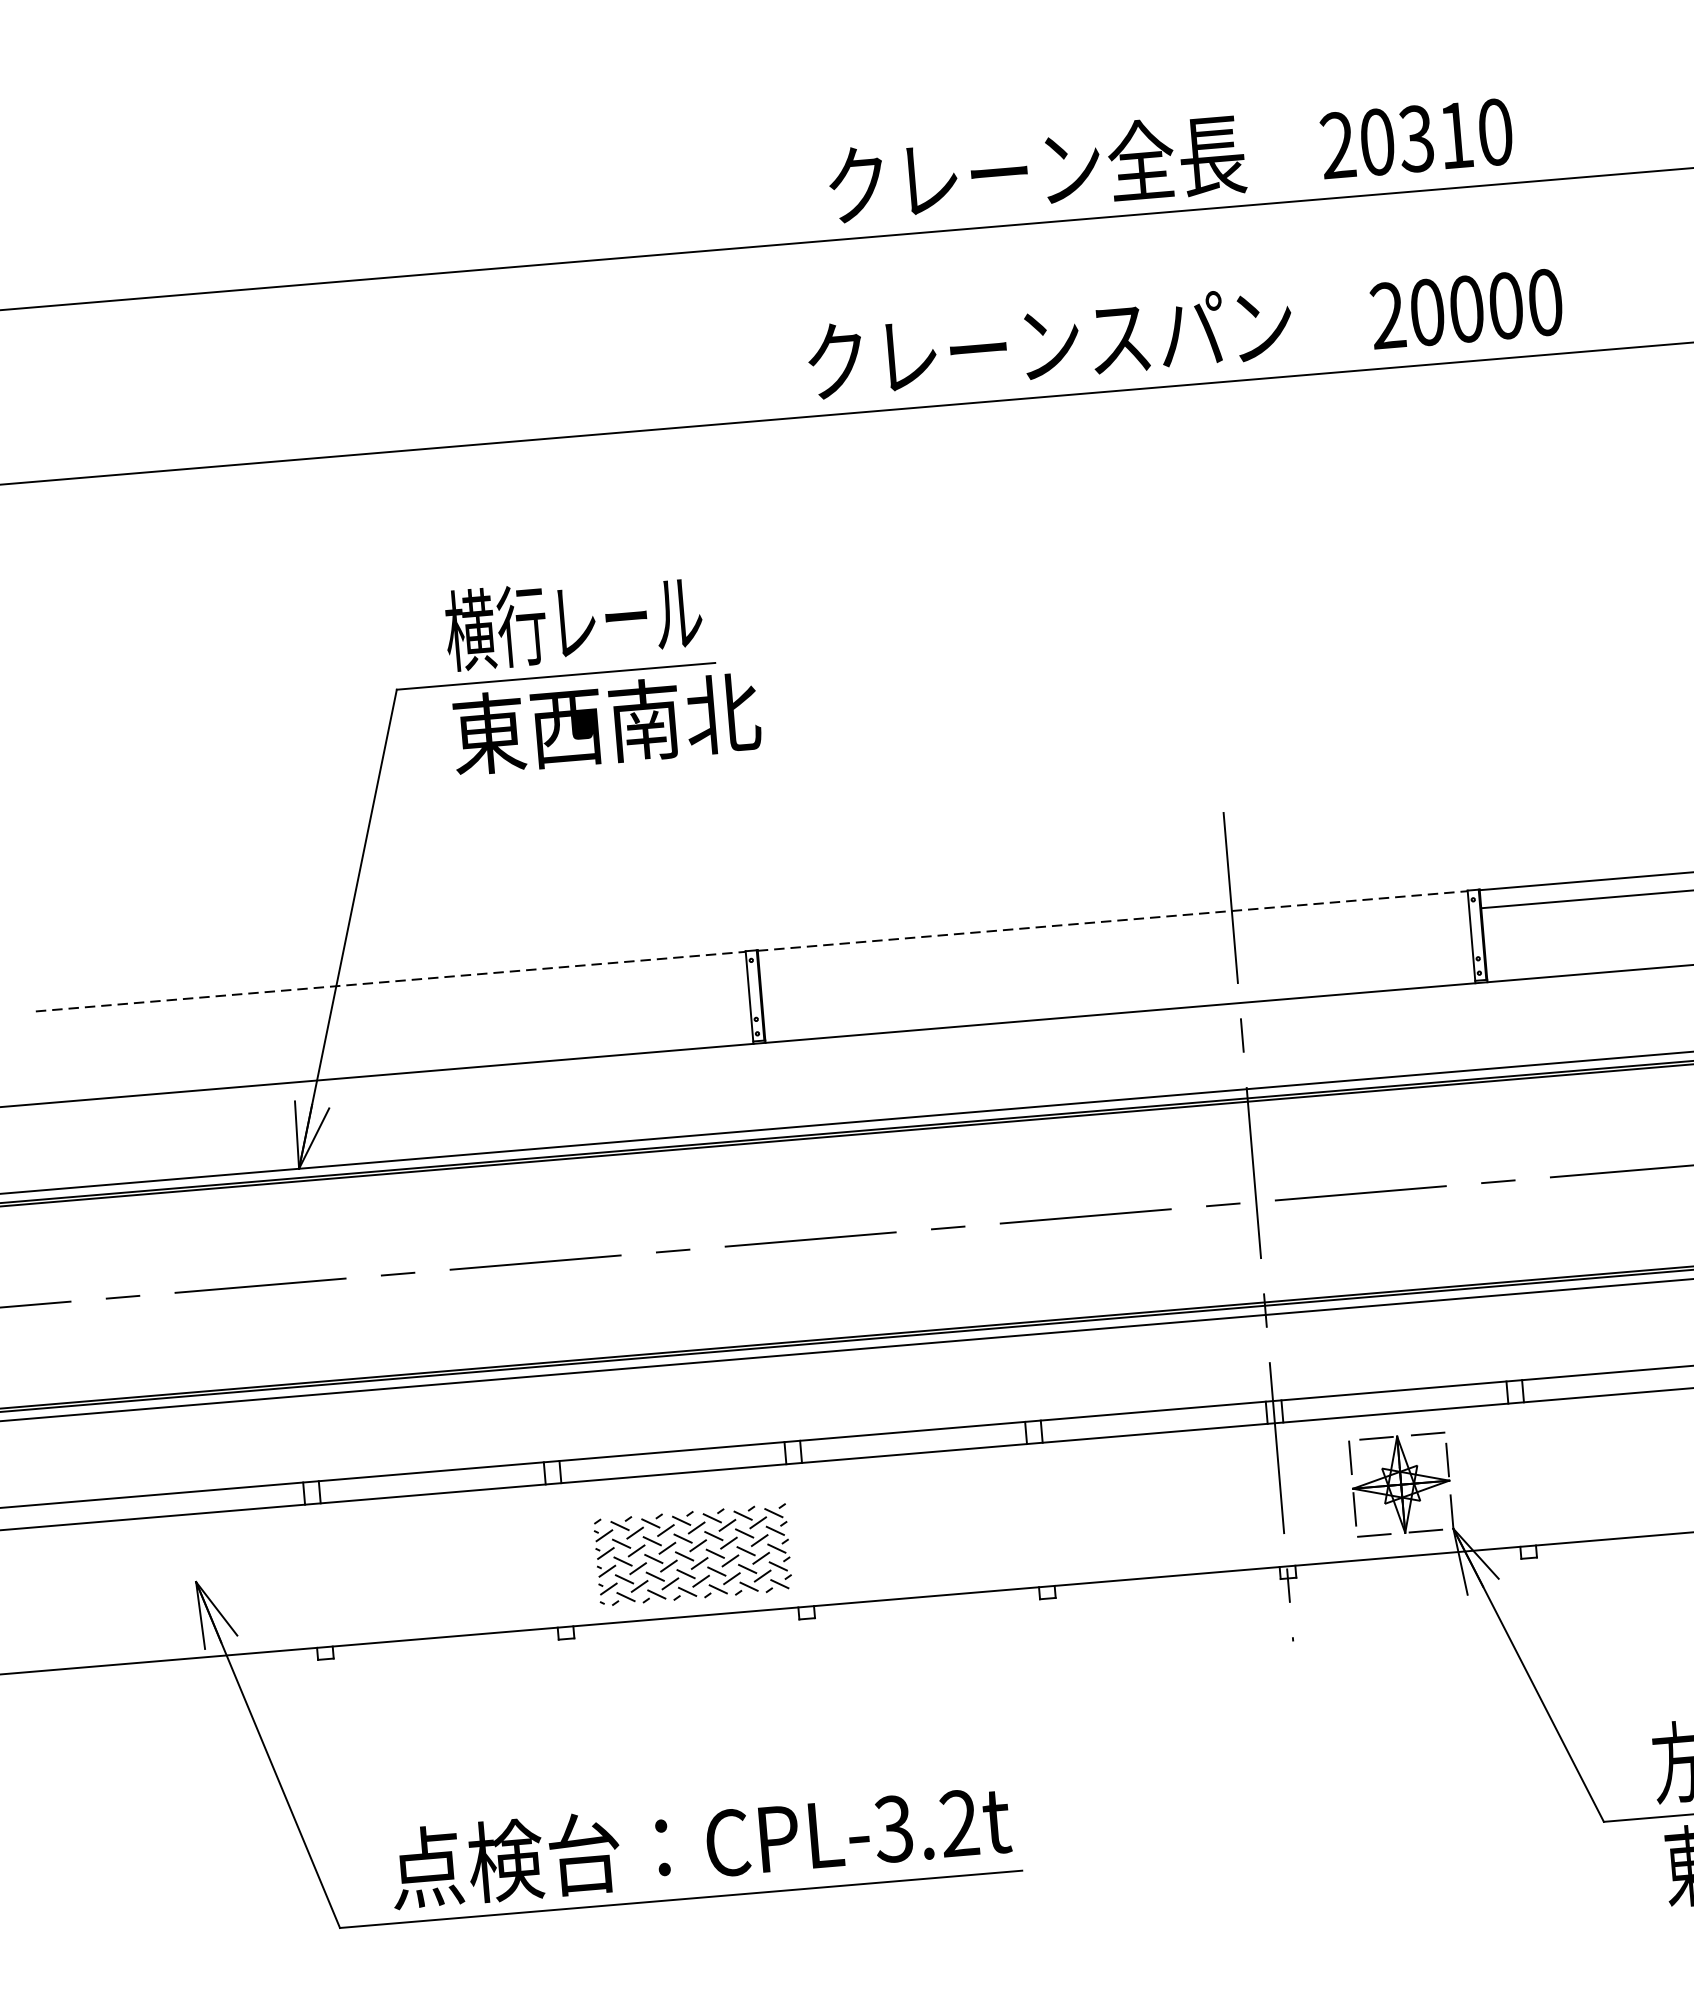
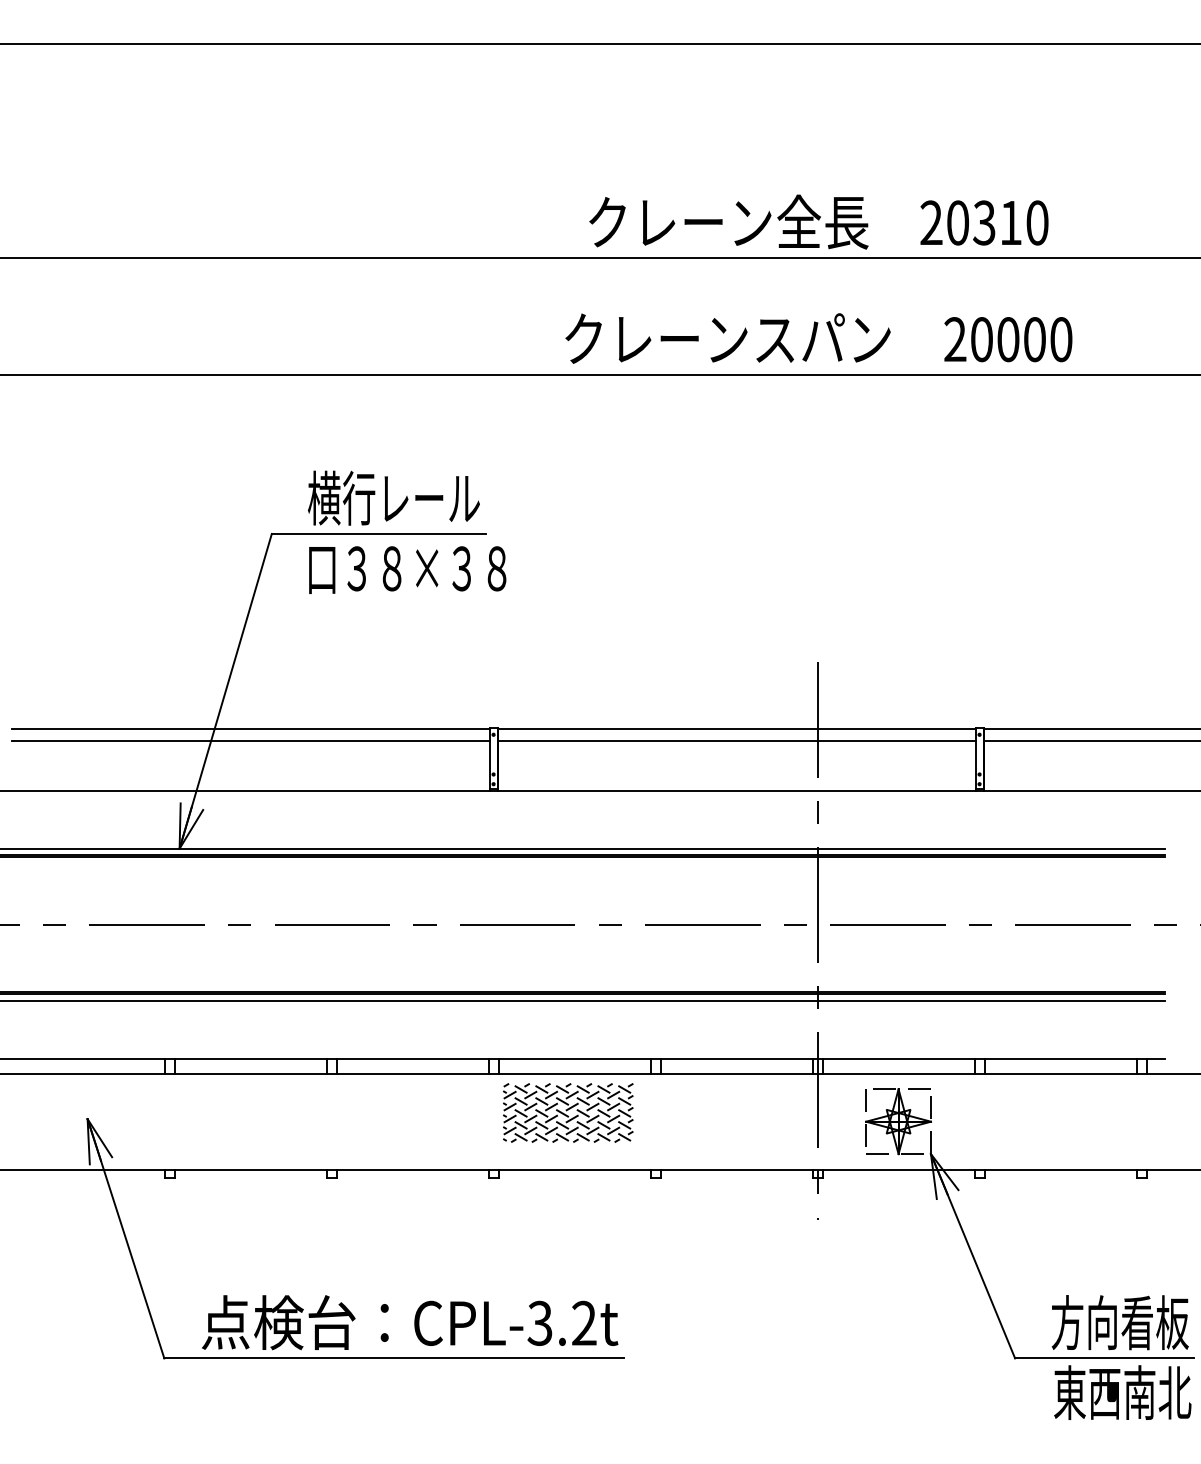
text: (606, 722) -> (410, 567), 東西南北 -> 口３８×３８
line: (1112, 920) -> (737, 728), dashed -> solid
line: (1114, 938) -> (737, 740), added
line: (390, 981) -> (251, 728), dashed -> solid
line: (392, 999) -> (251, 740), added
part: (693, 1554) -> (568, 1112), moved

